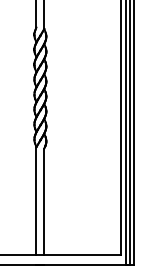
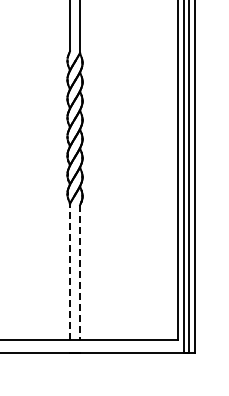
line: (36, 200) -> (70, 271), solid -> dashed
line: (44, 202) -> (80, 273), solid -> dashed

